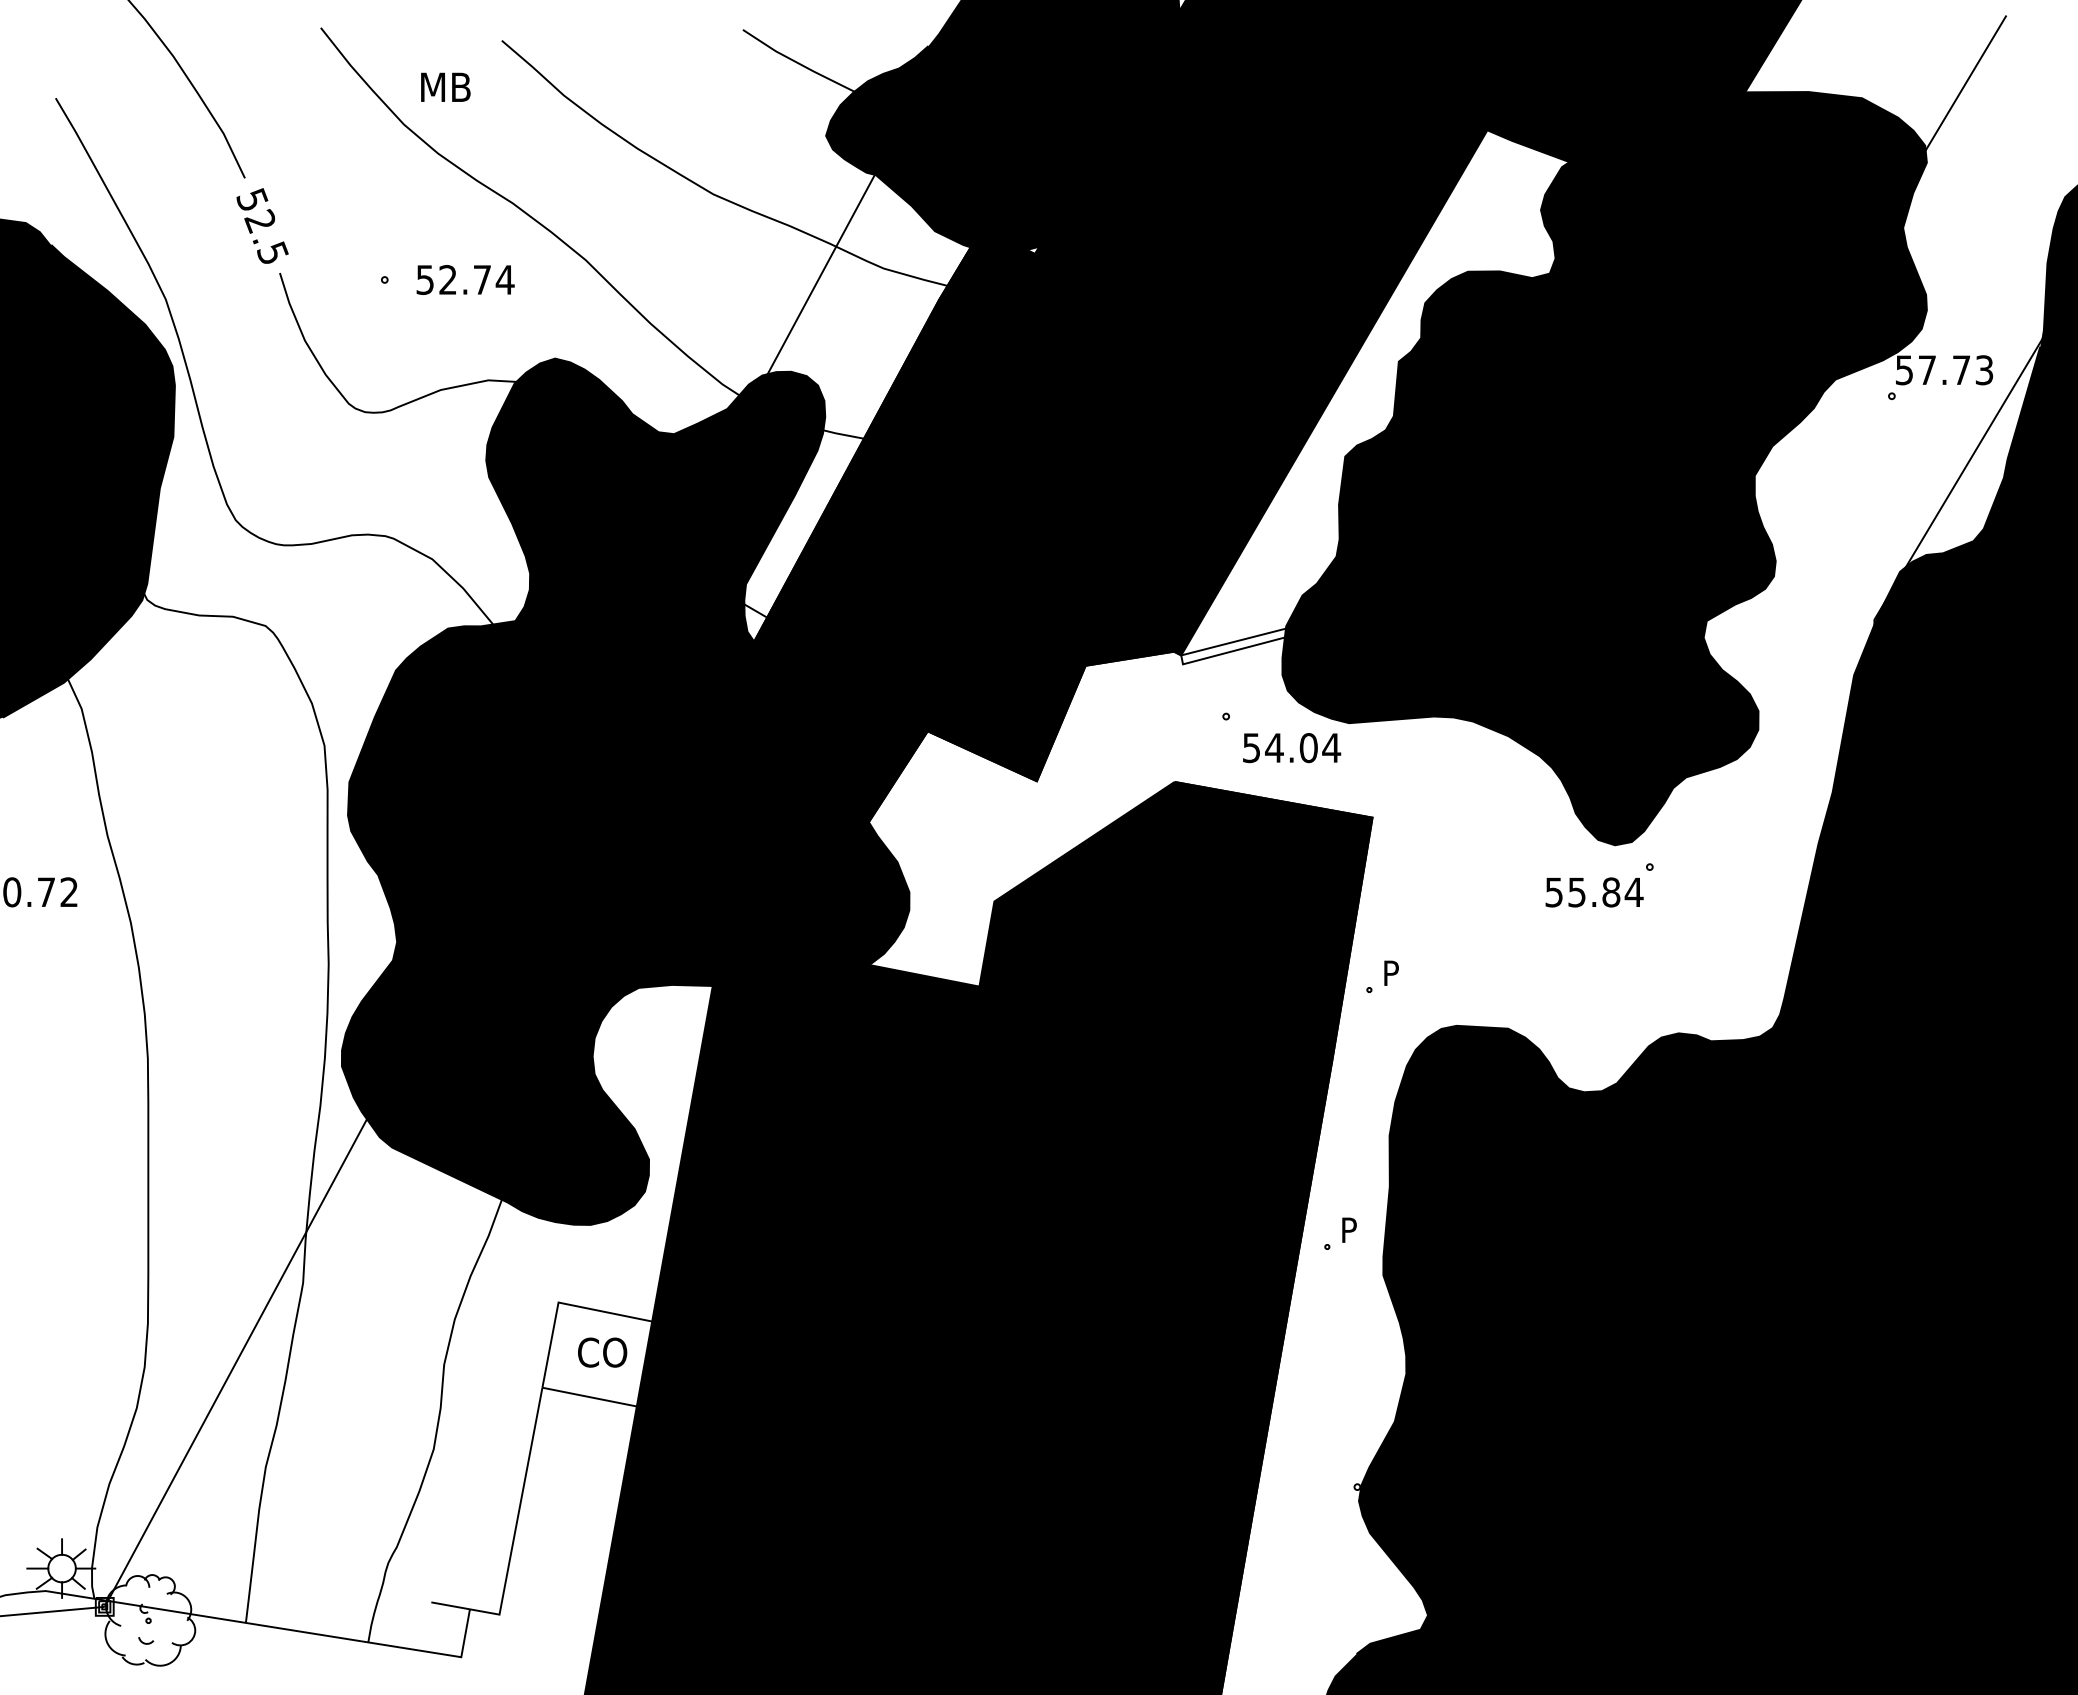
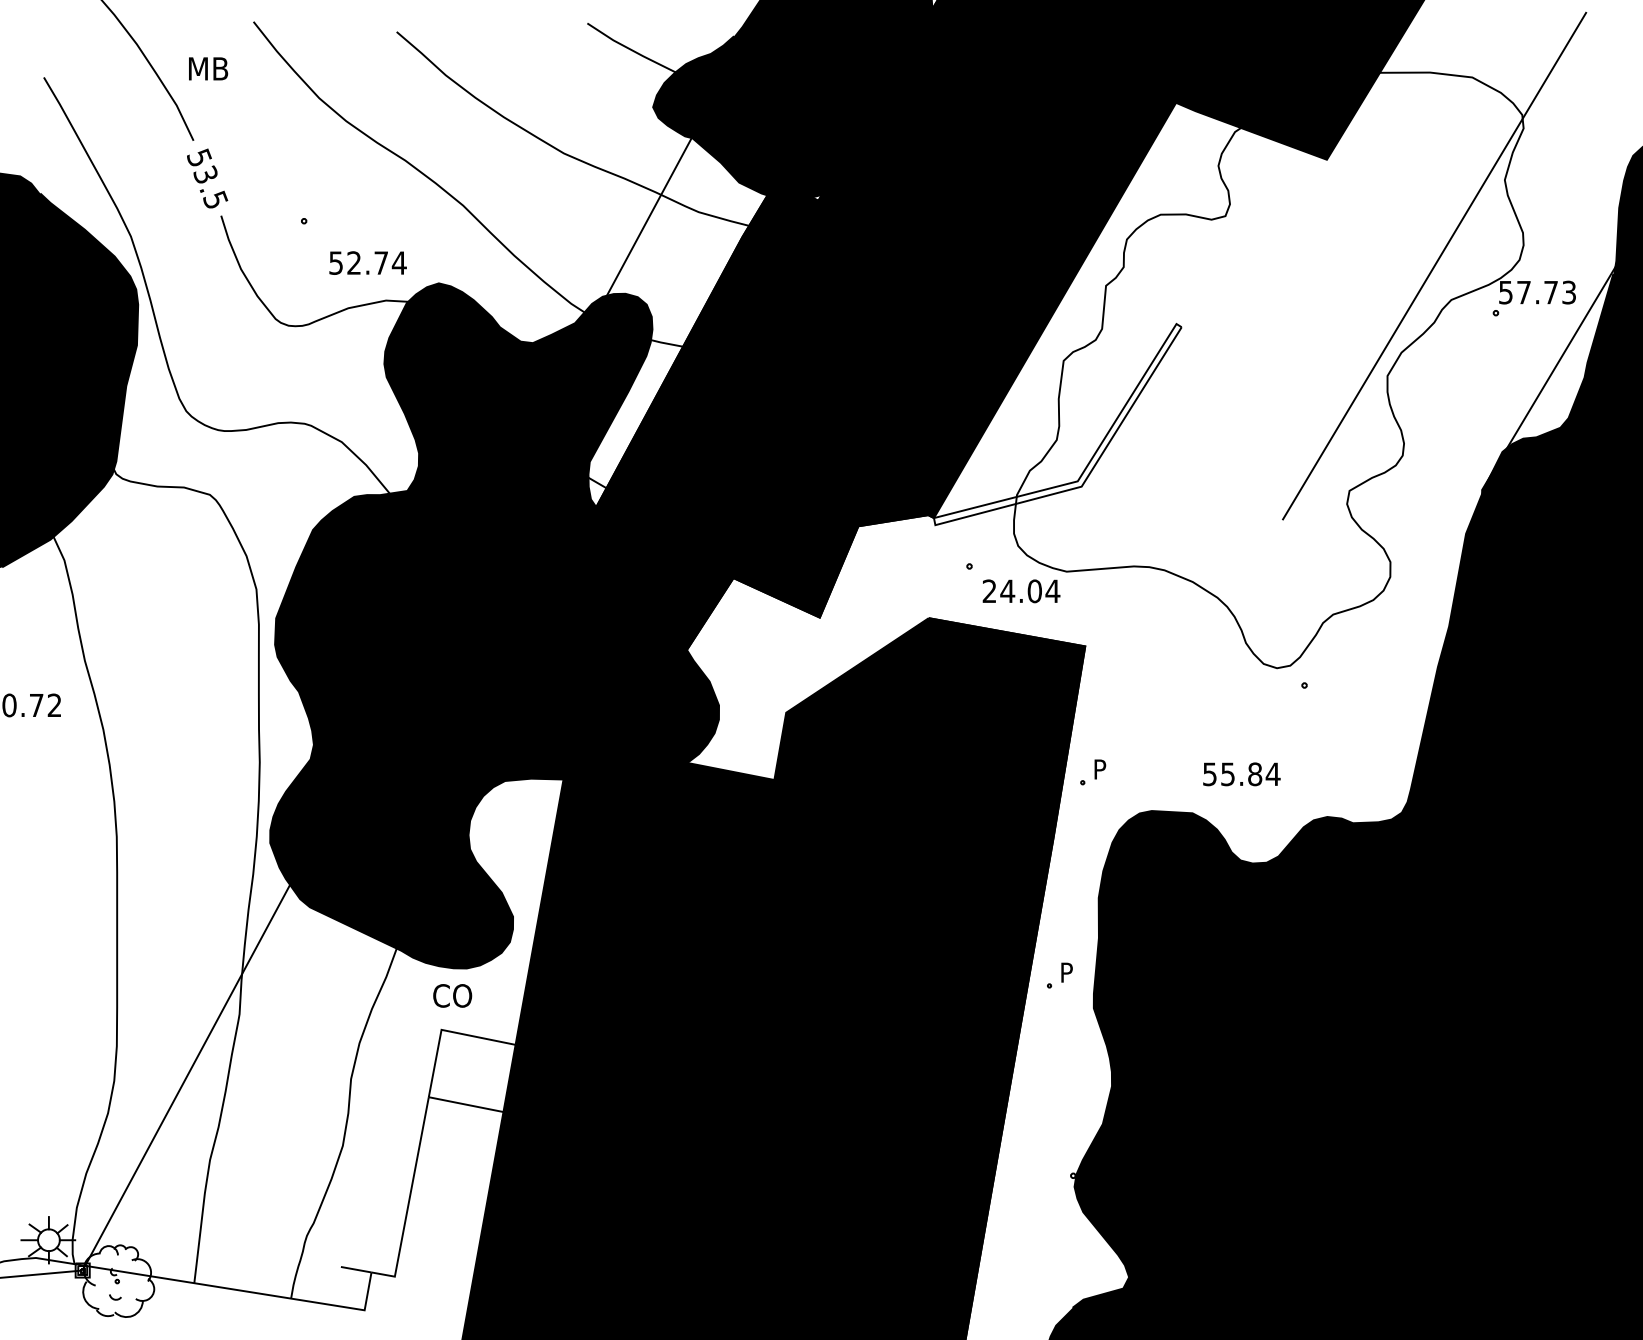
text: (445, 86) -> (208, 68), moved
text: (259, 221) -> (205, 174), 52.5 -> 53.5
text: (465, 279) -> (367, 262), moved
fill: (1604, 468) -> (1268, 370), removed
text: (1251, 748) -> (989, 591), 54.04 -> 24.04
text: (1594, 892) -> (1241, 774), moved
text: (602, 1352) -> (452, 995), moved

